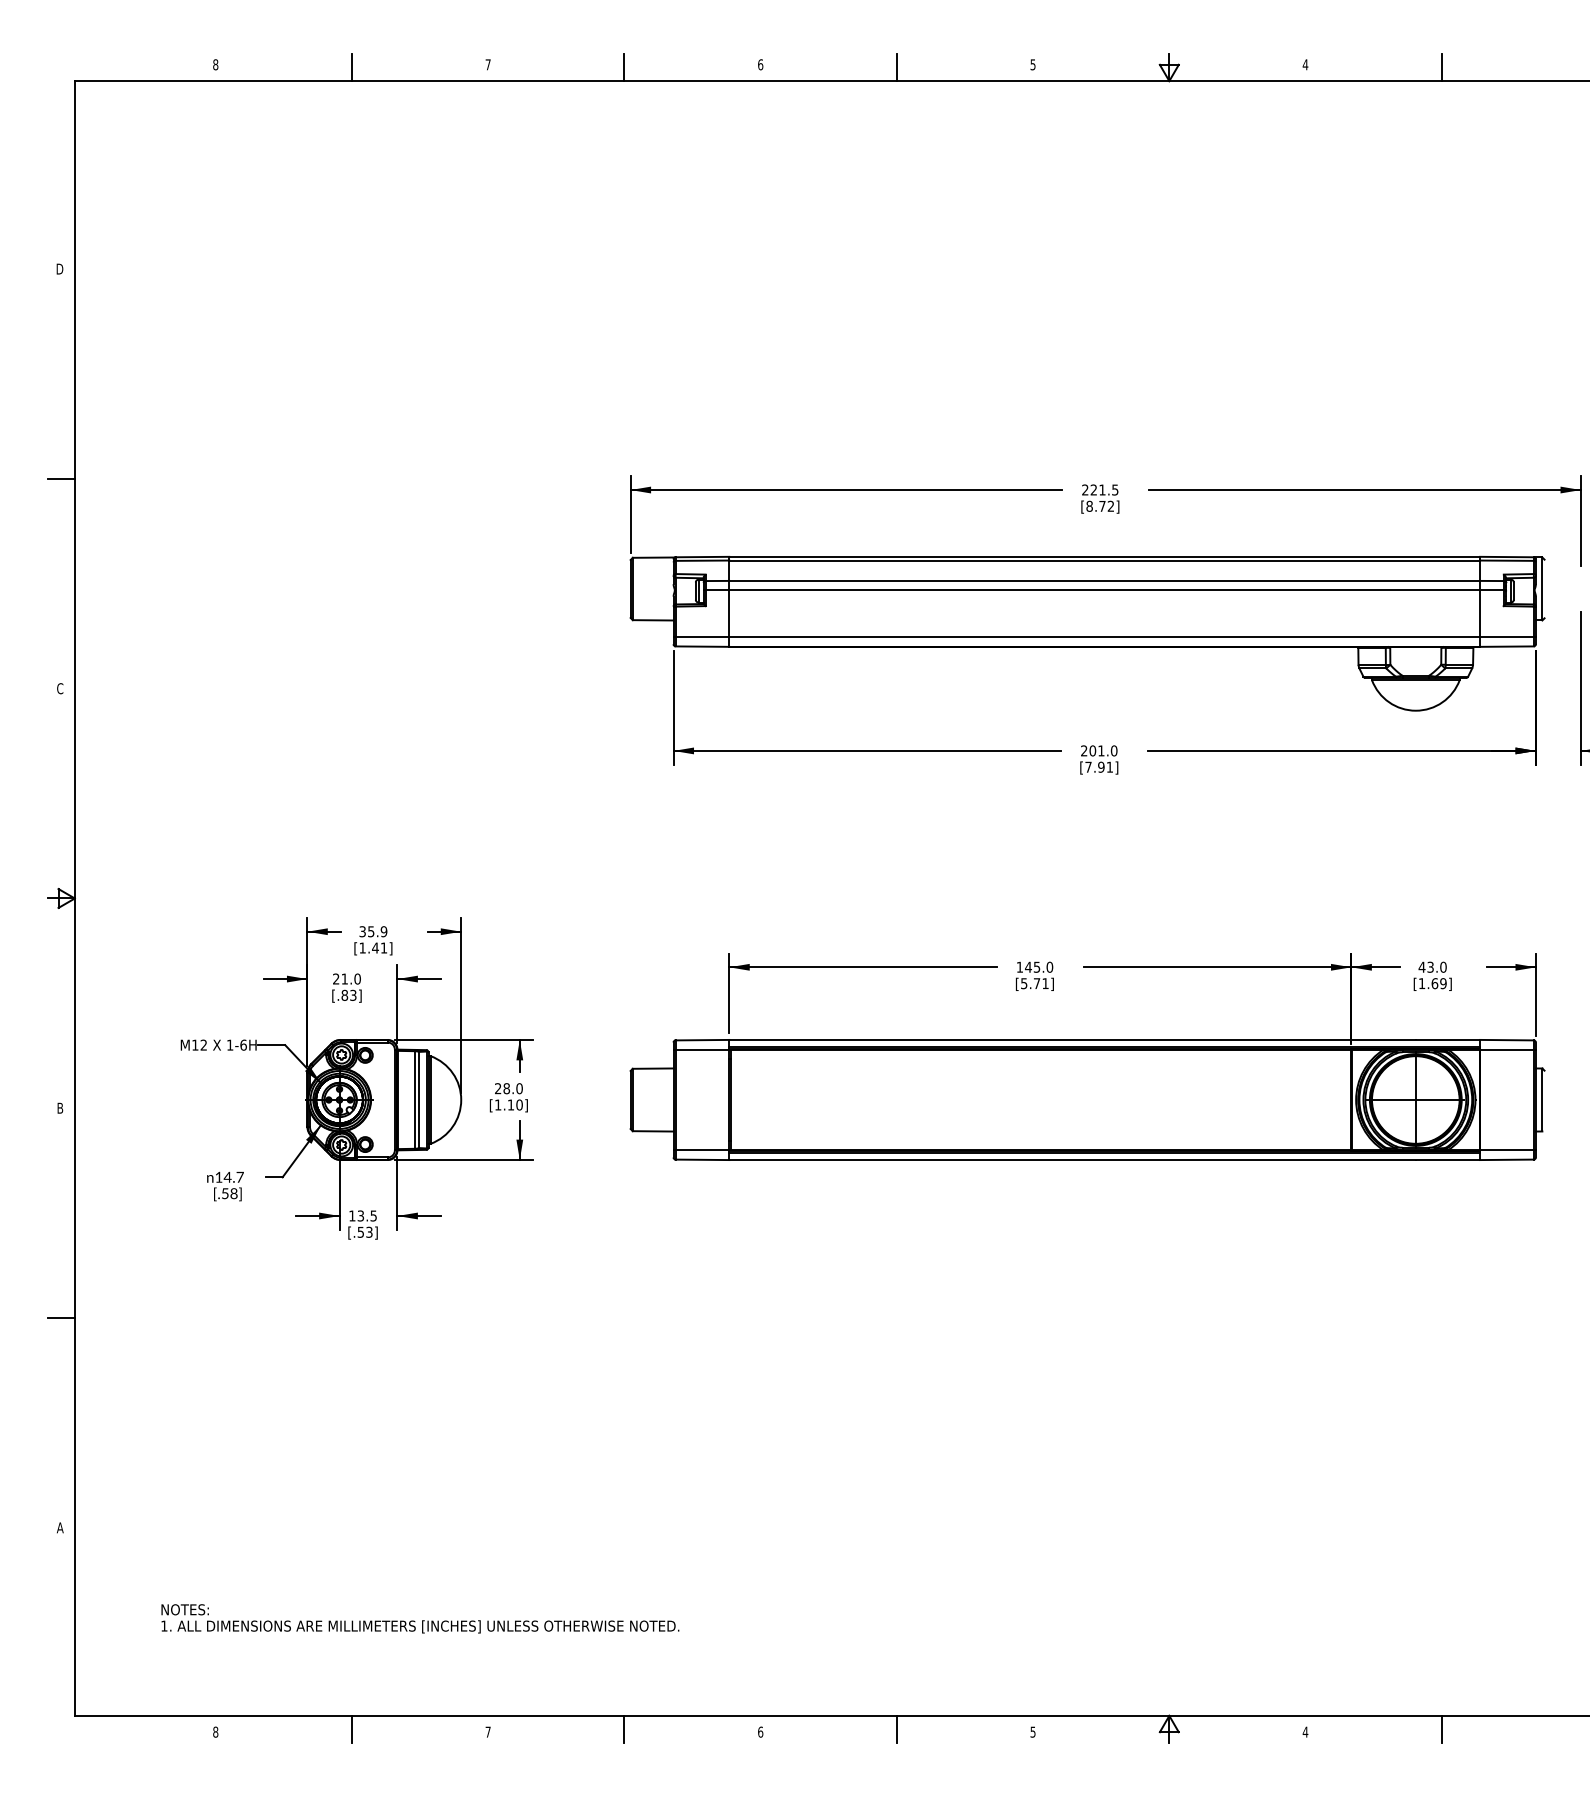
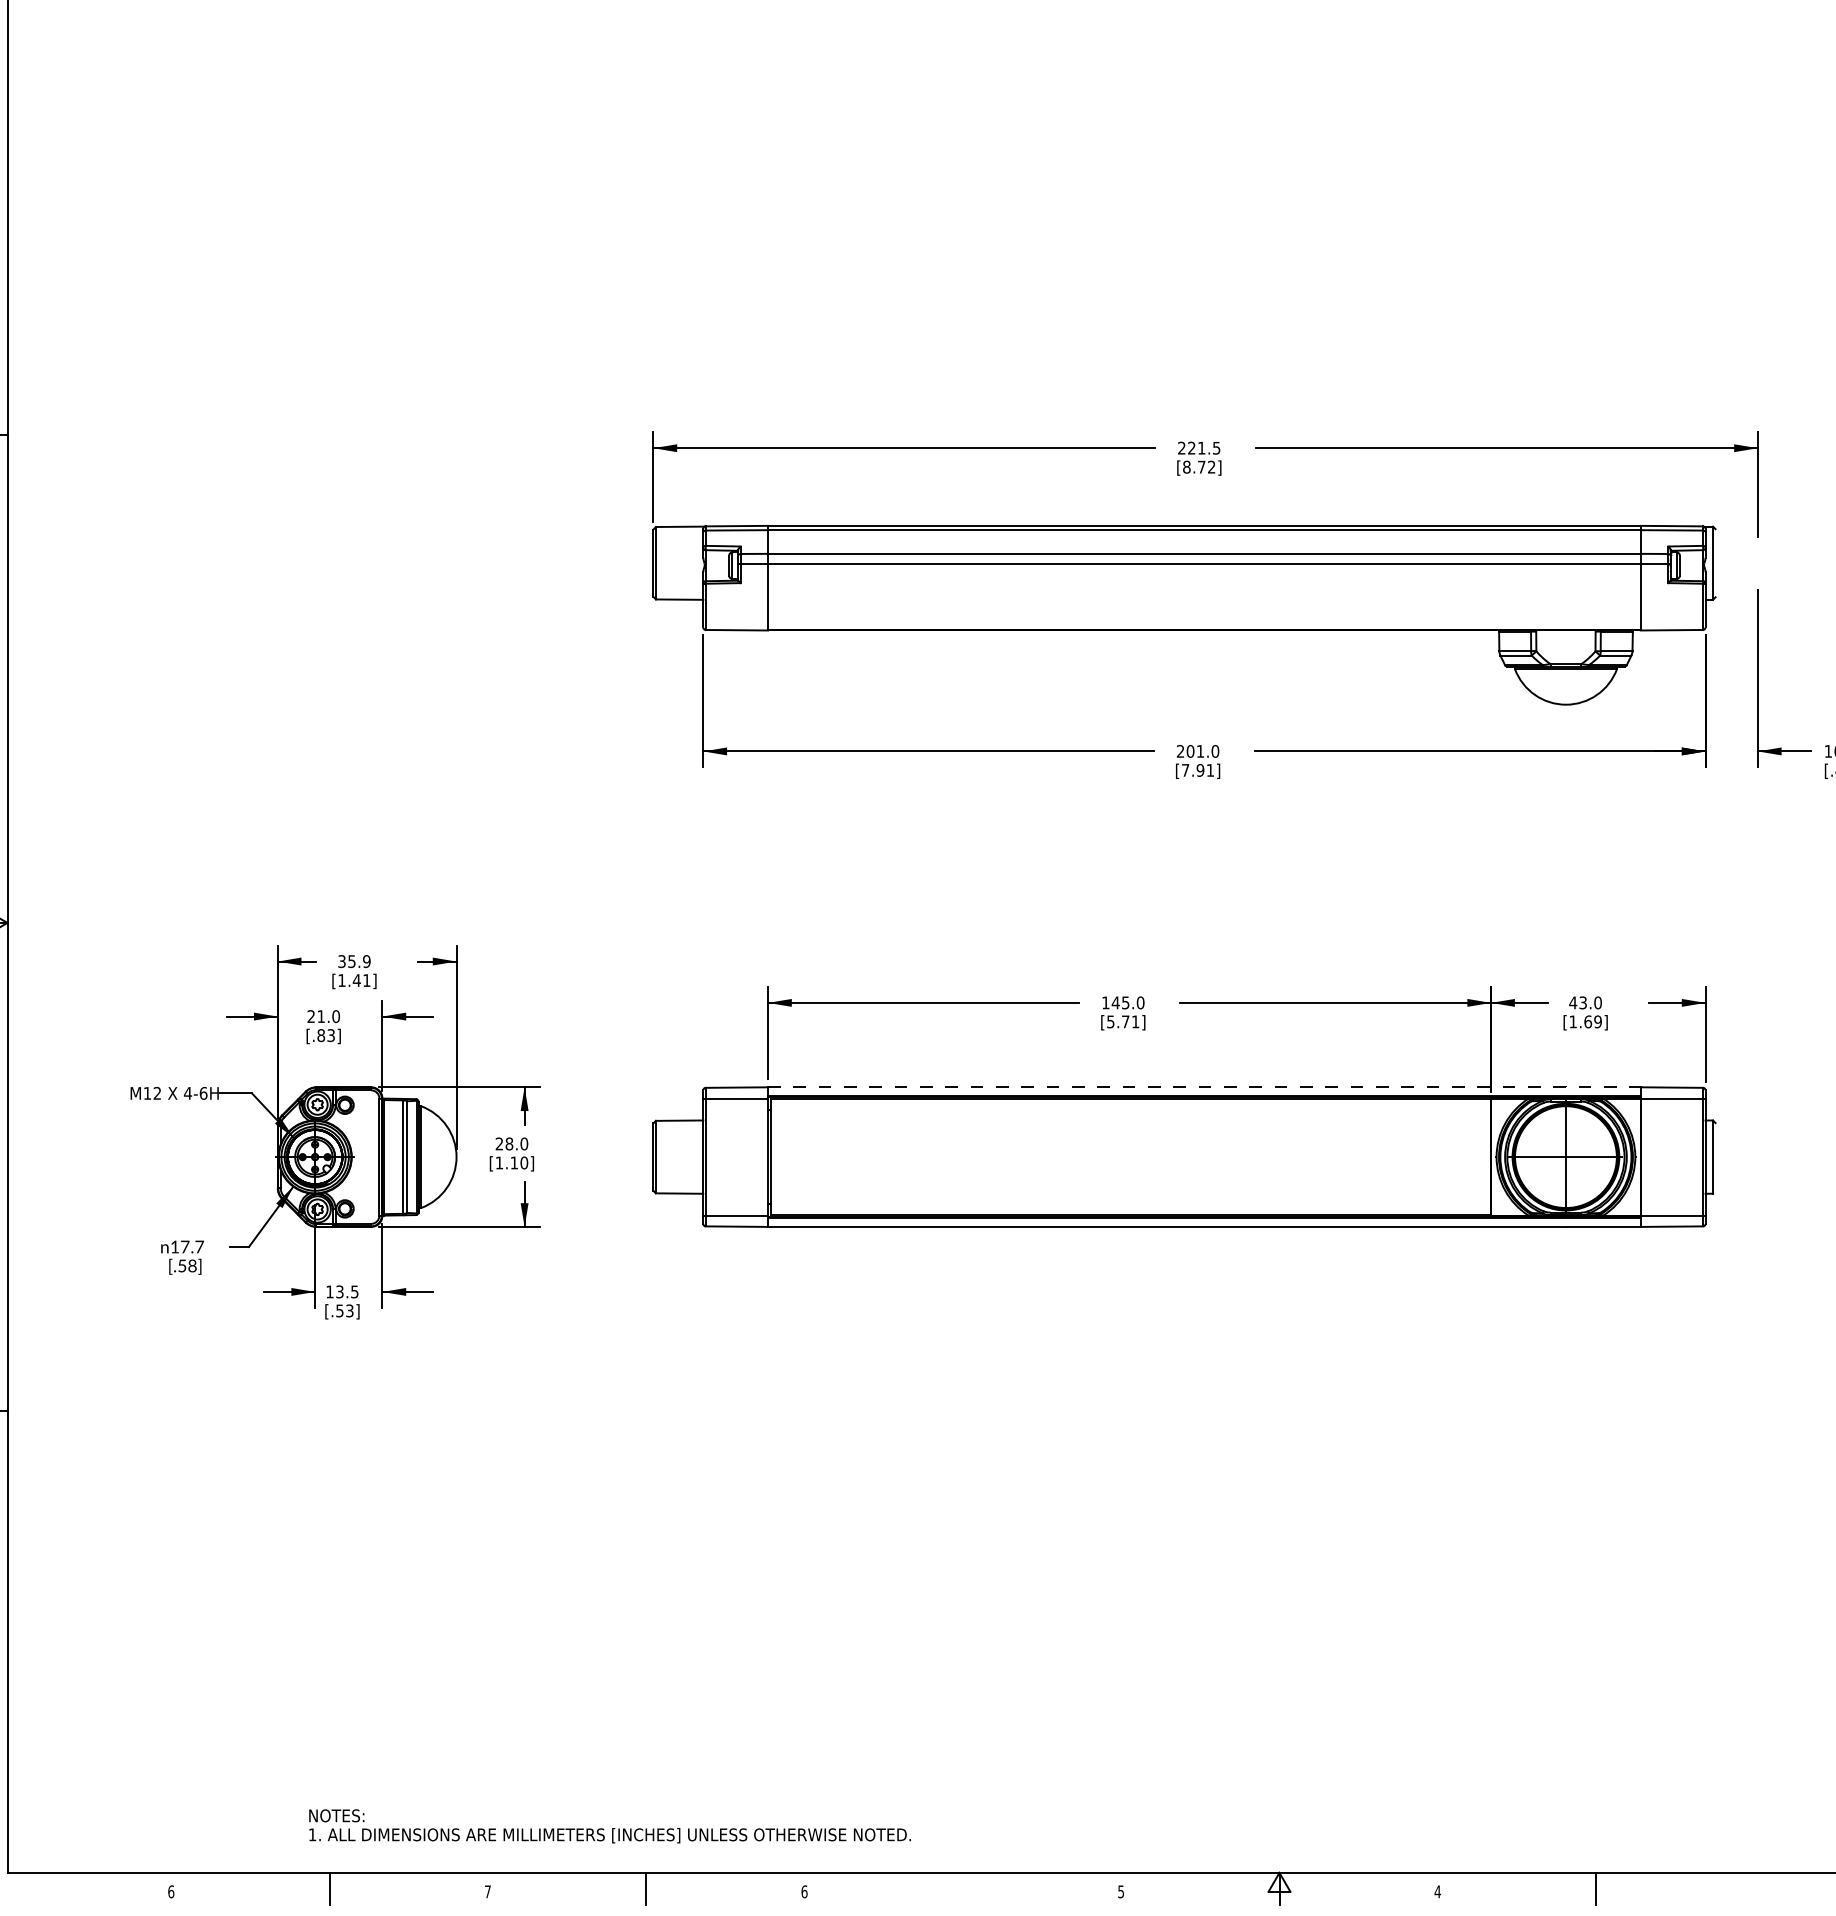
line: (1104, 637) -> (1204, 619), removed
line: (1105, 1039) -> (1205, 1086), solid -> dashed
text: (229, 1044) -> (187, 1092), 1-6H -> 4-6H
text: (227, 1176) -> (184, 1246), 14.7 -> 17.7
text: (420, 1618) -> (610, 1825), moved
line: (896, 1729) -> (962, 1888), removed
text: (215, 1731) -> (170, 1891), 8 -> 6

